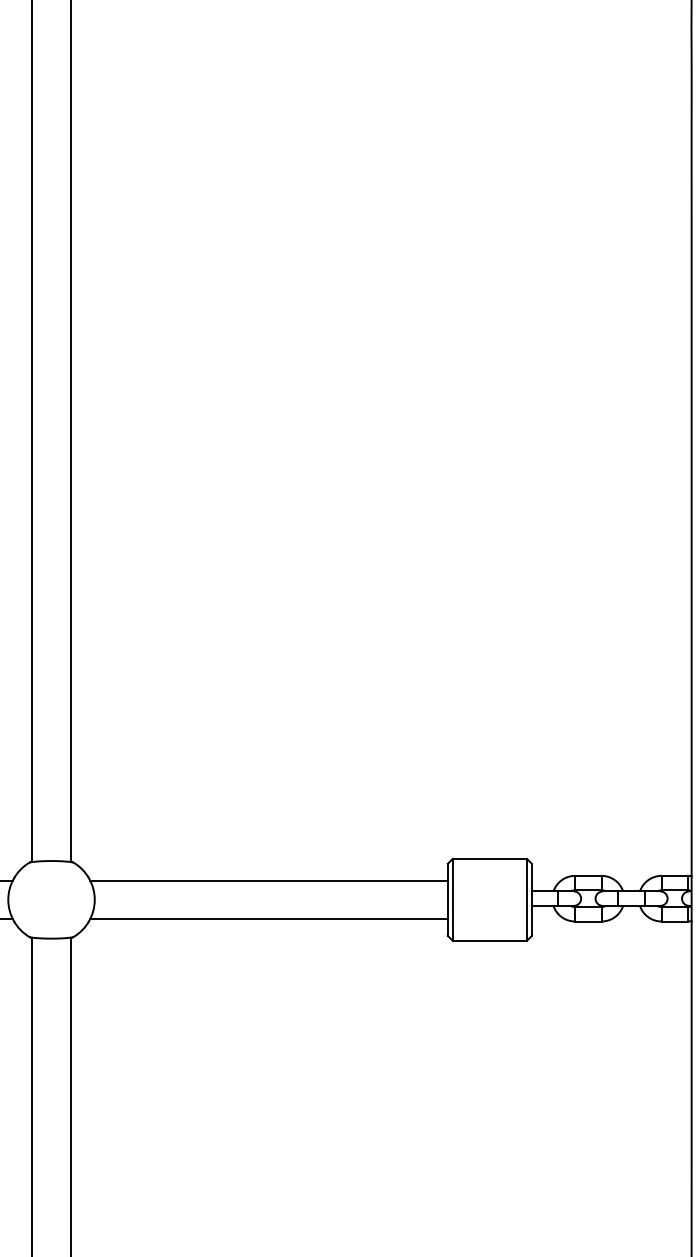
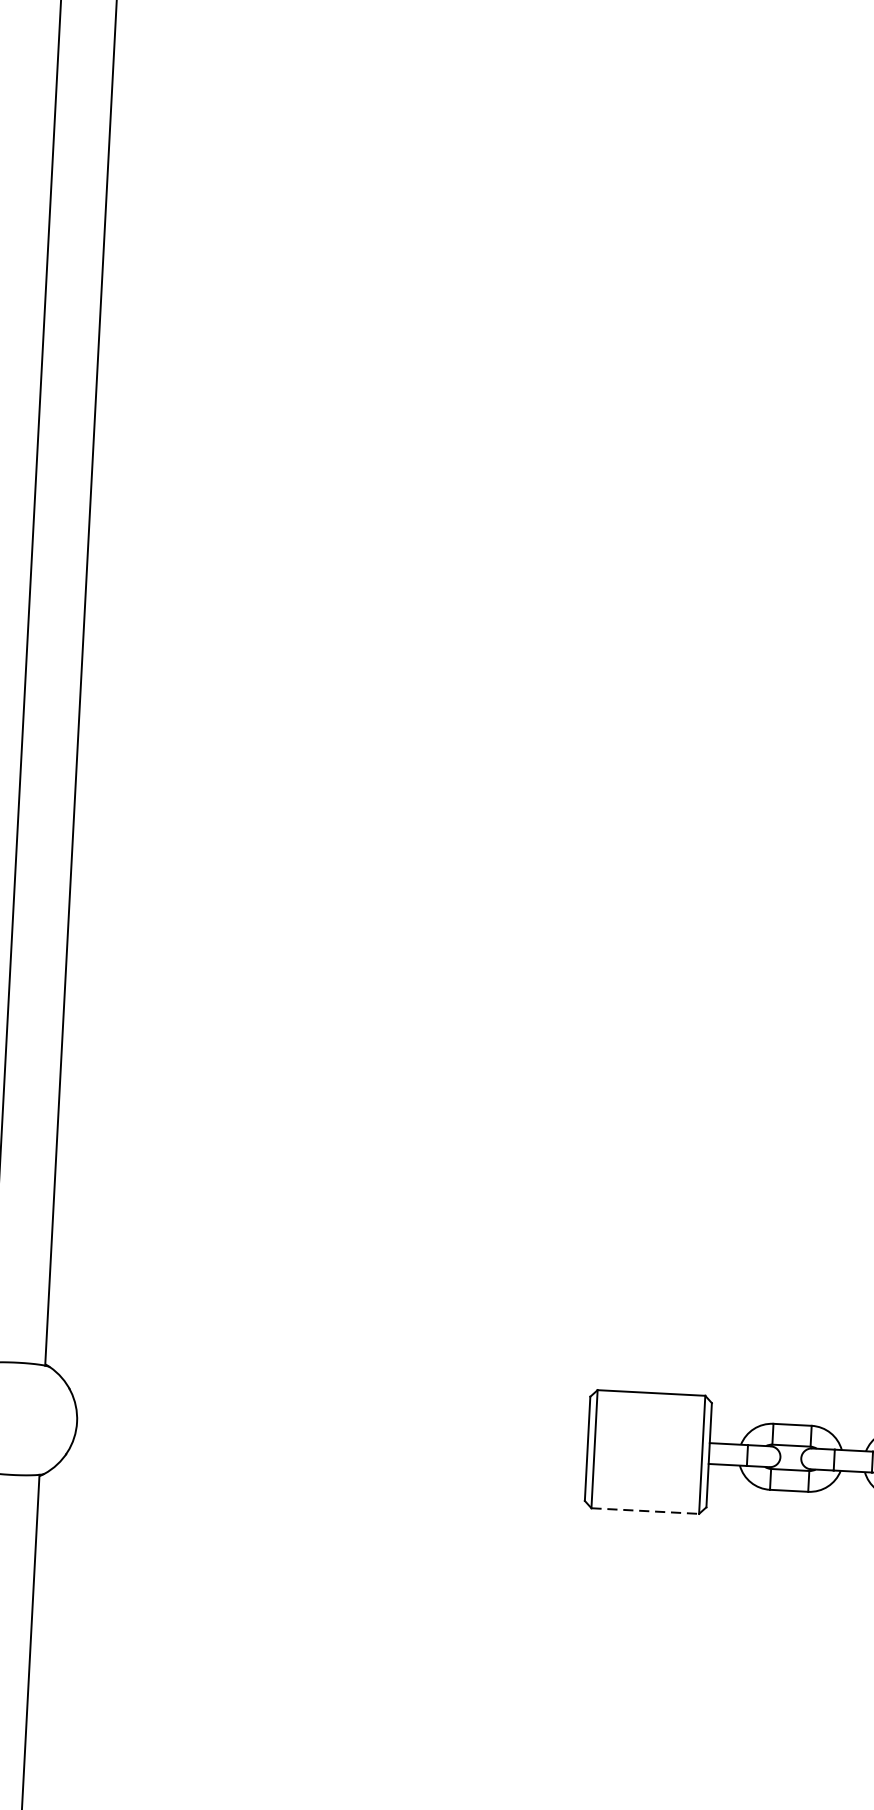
line: (268, 880) -> (329, 1407), removed
line: (268, 919) -> (326, 1463), removed
line: (490, 940) -> (646, 1510), solid -> dashed

